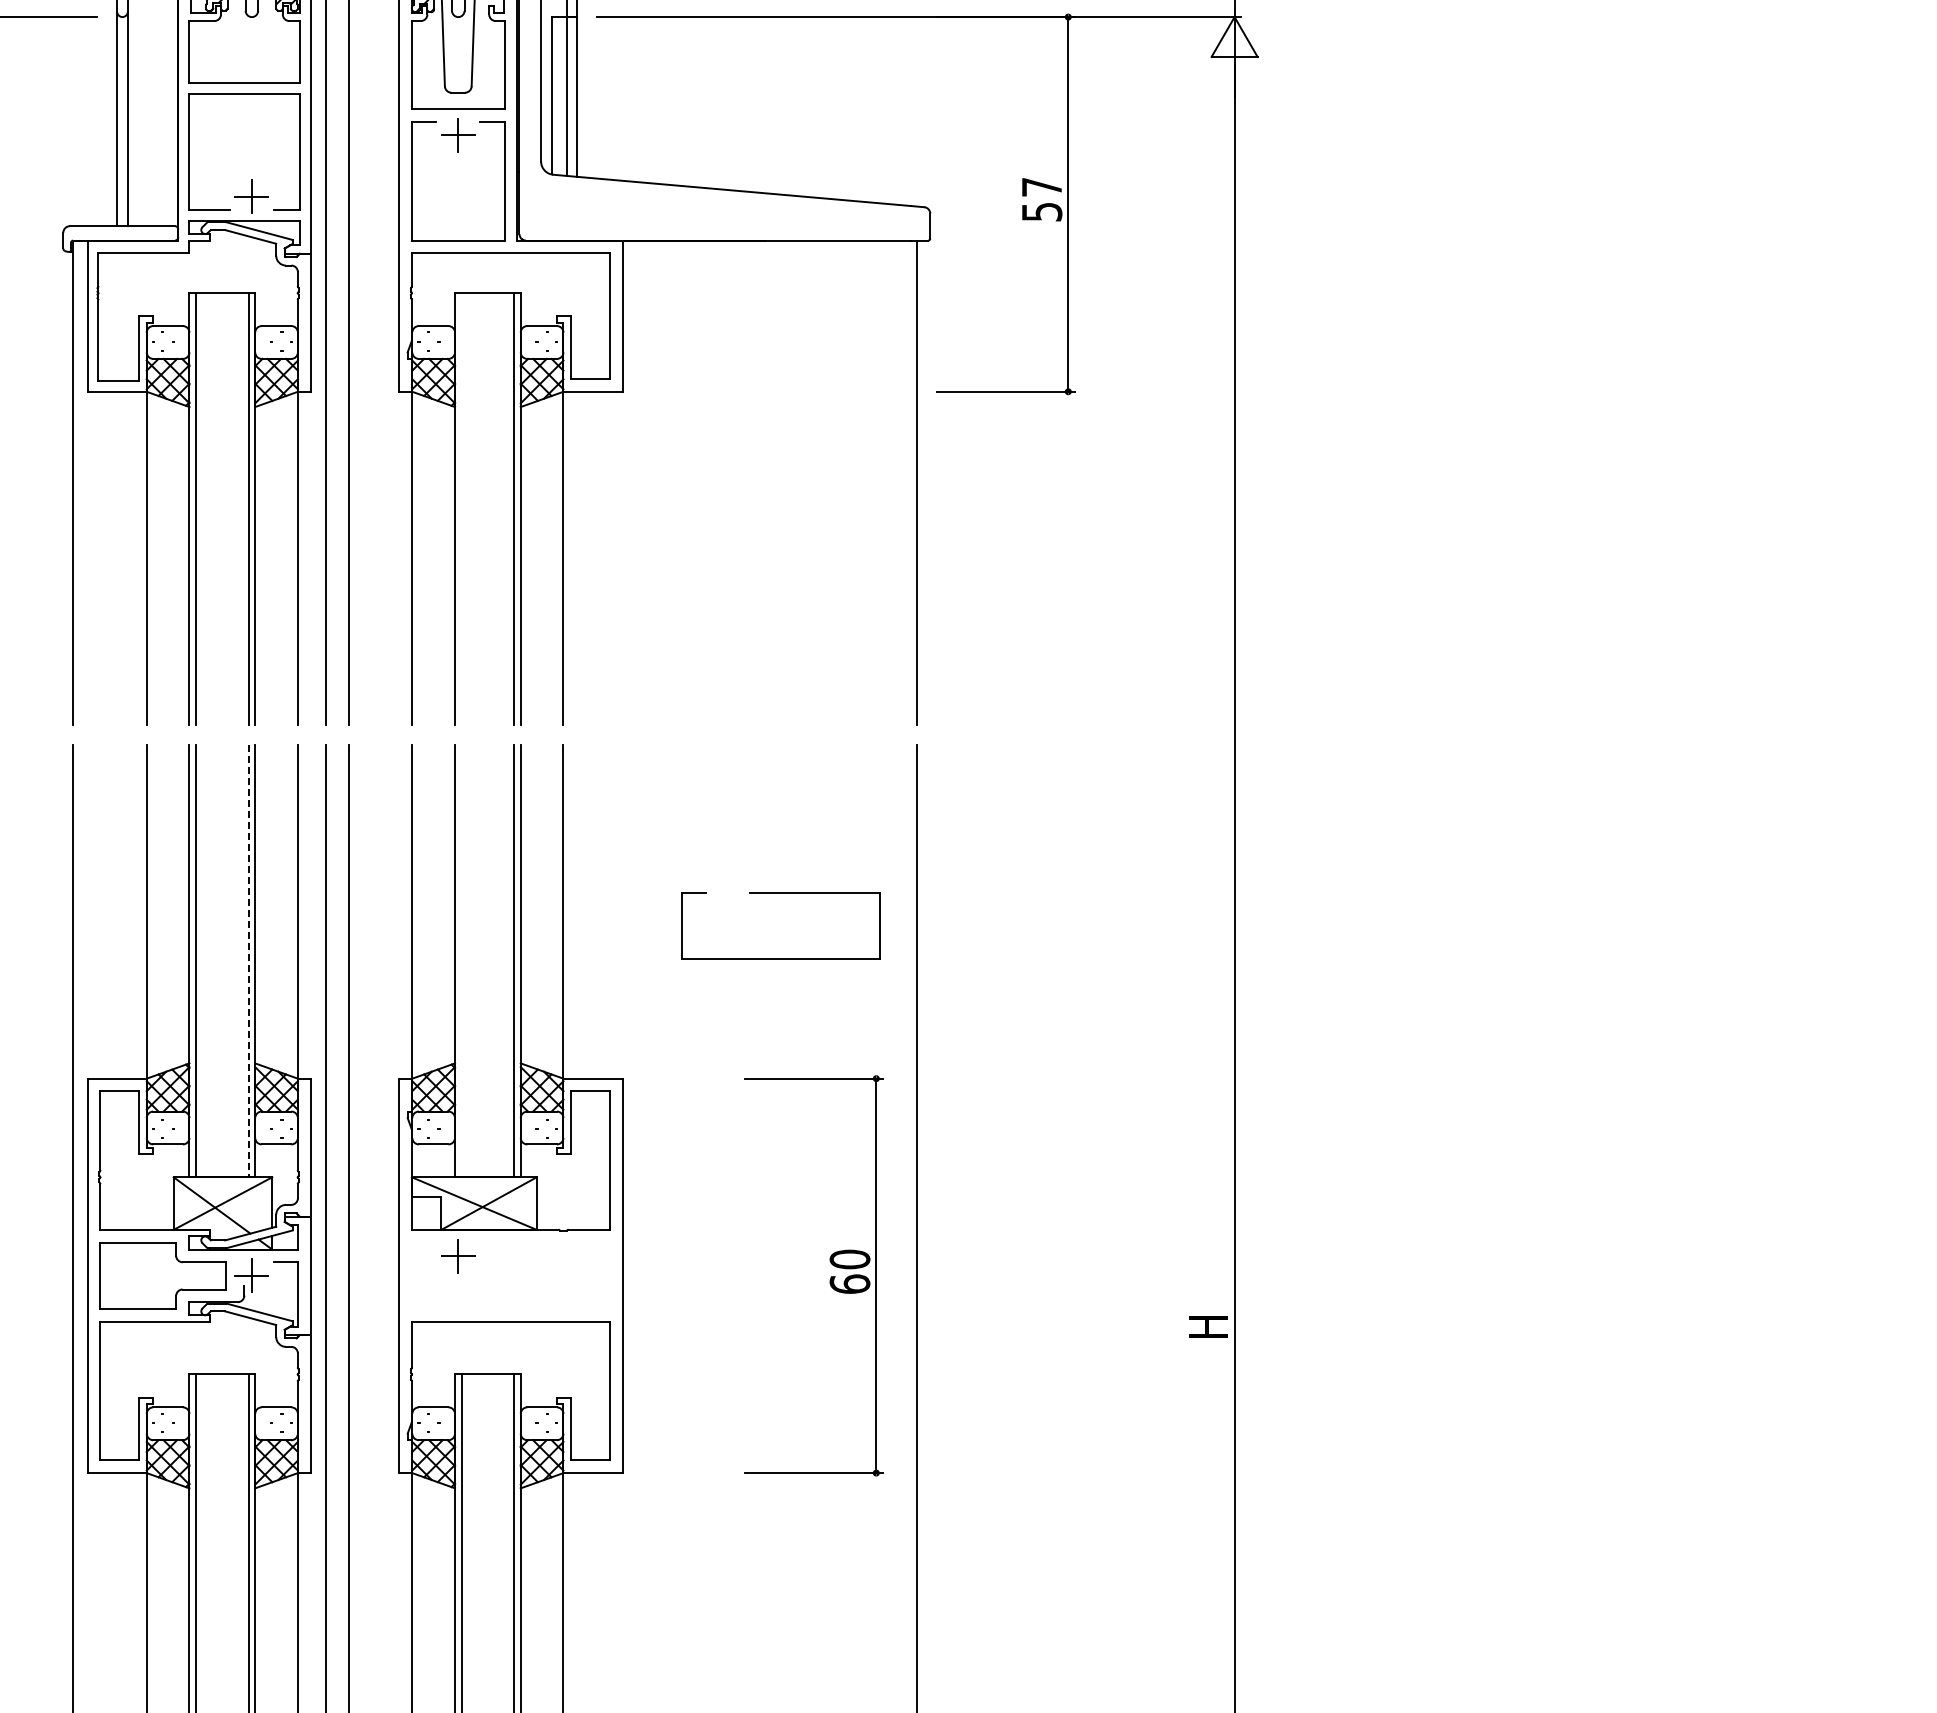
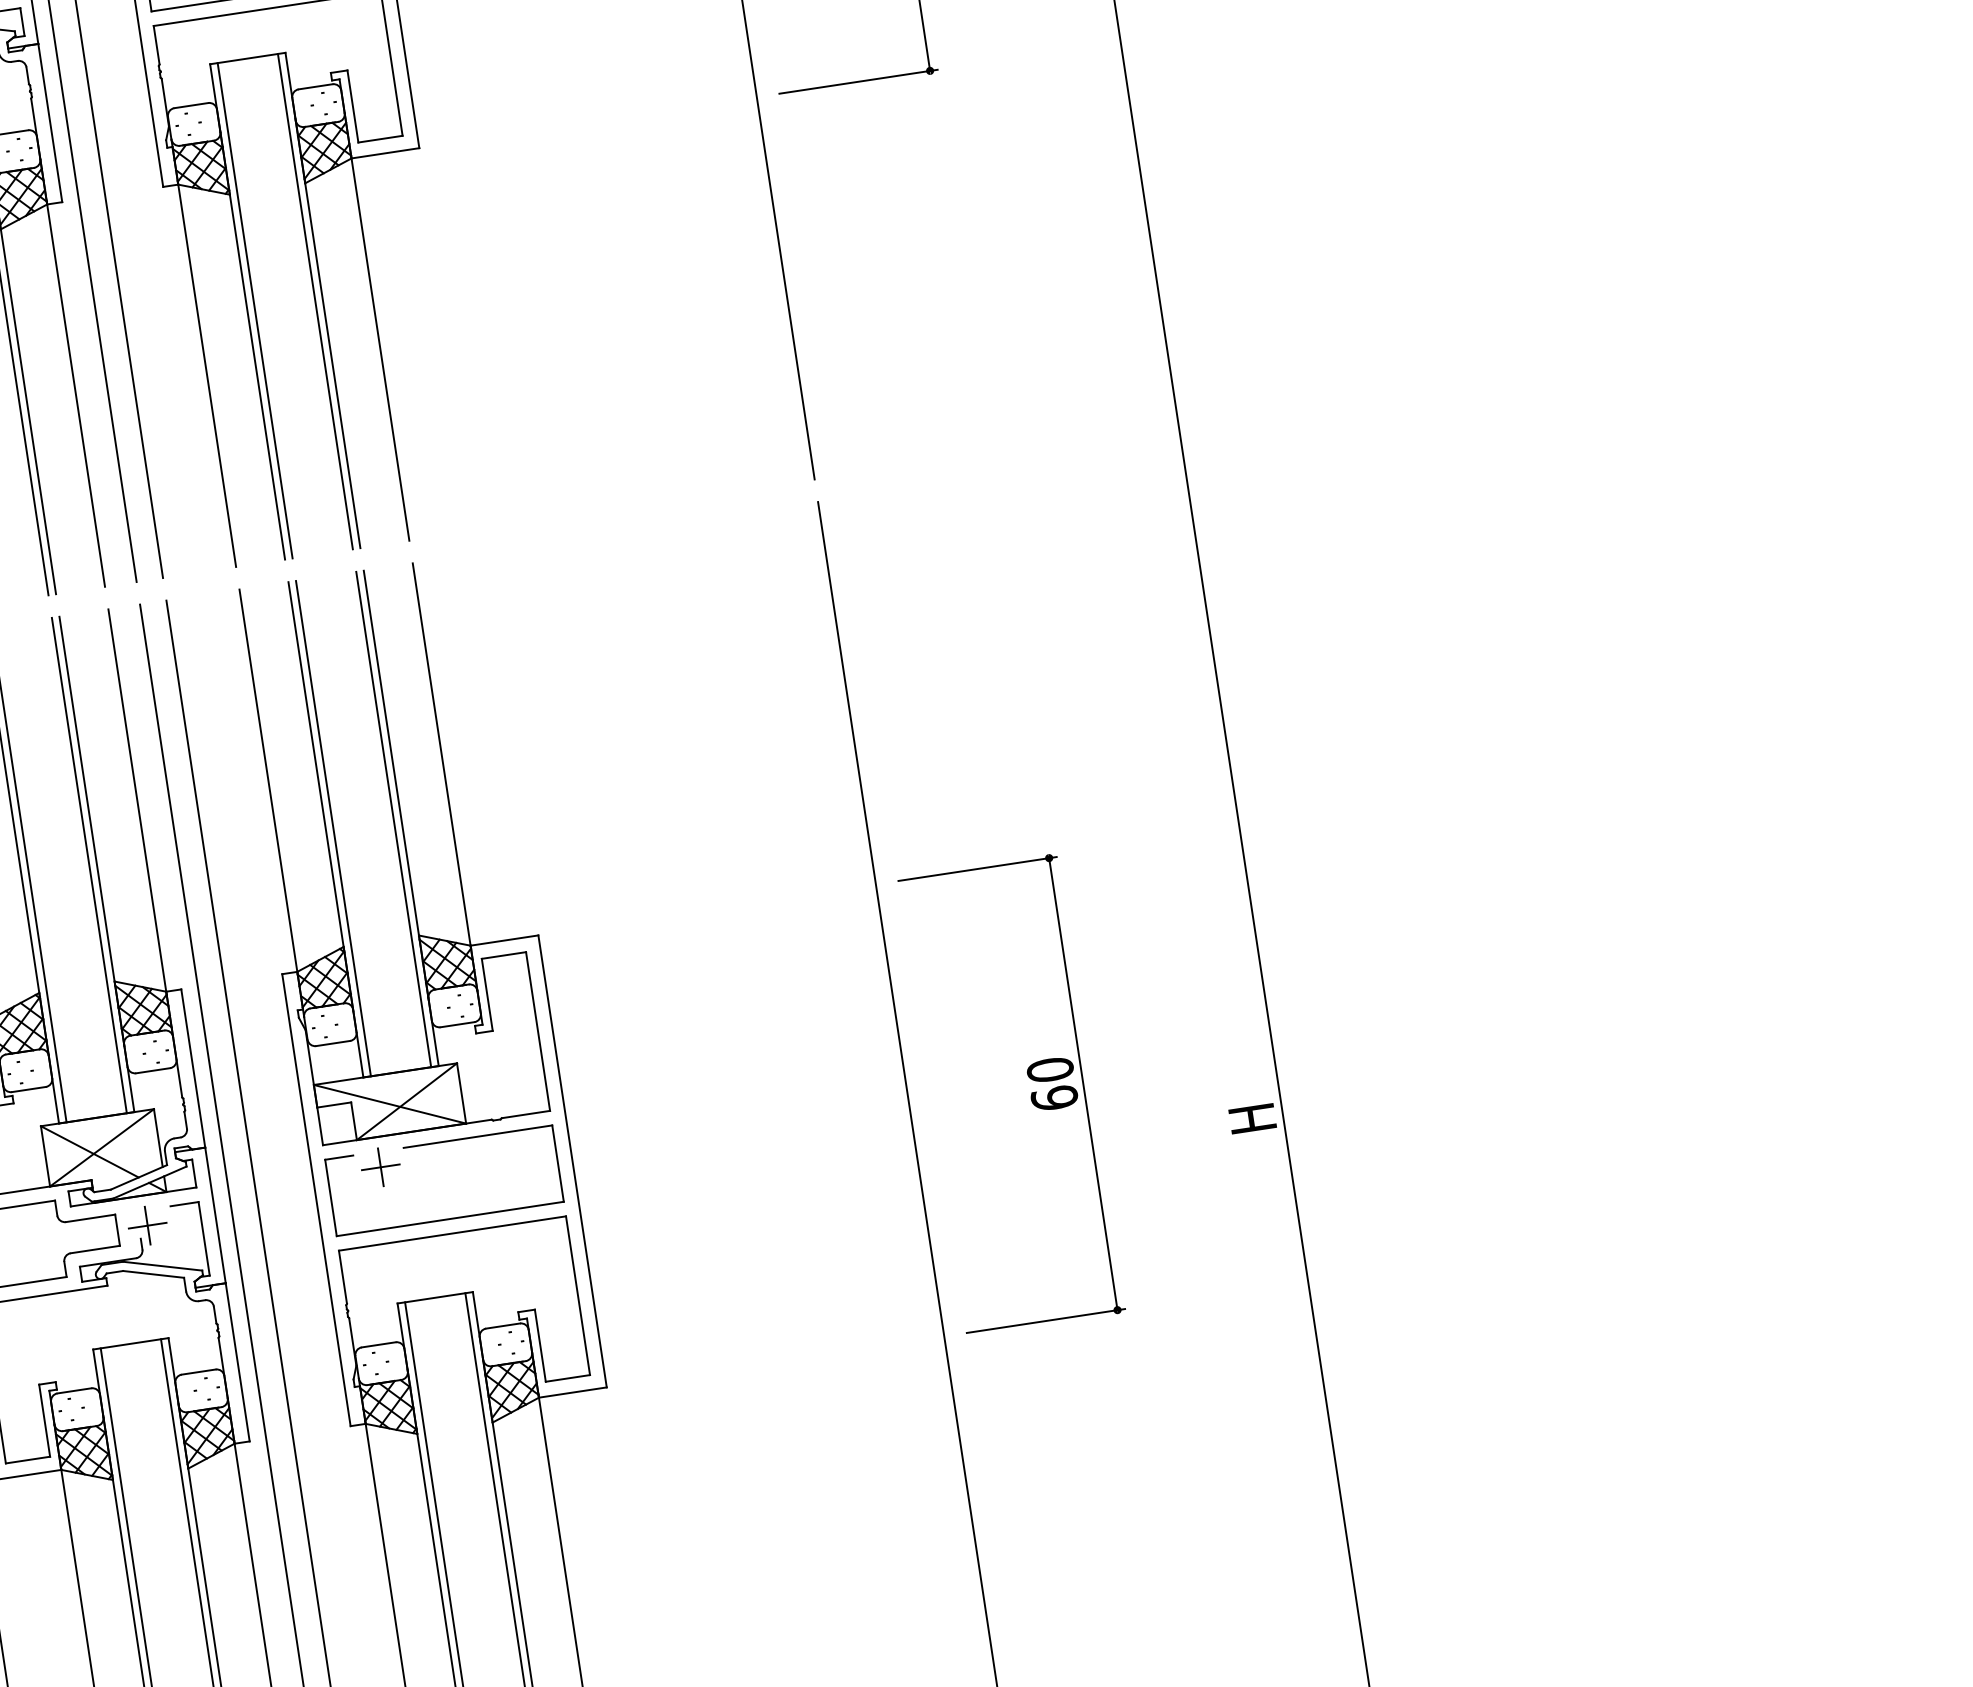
line: (461, 509) -> (255, 311), added
part: (780, 893) -> (438, 1143), moved
line: (248, 961) -> (89, 865), dashed -> solid
line: (461, 961) -> (333, 829), added
part: (829, 1280) -> (1030, 1097), moved

